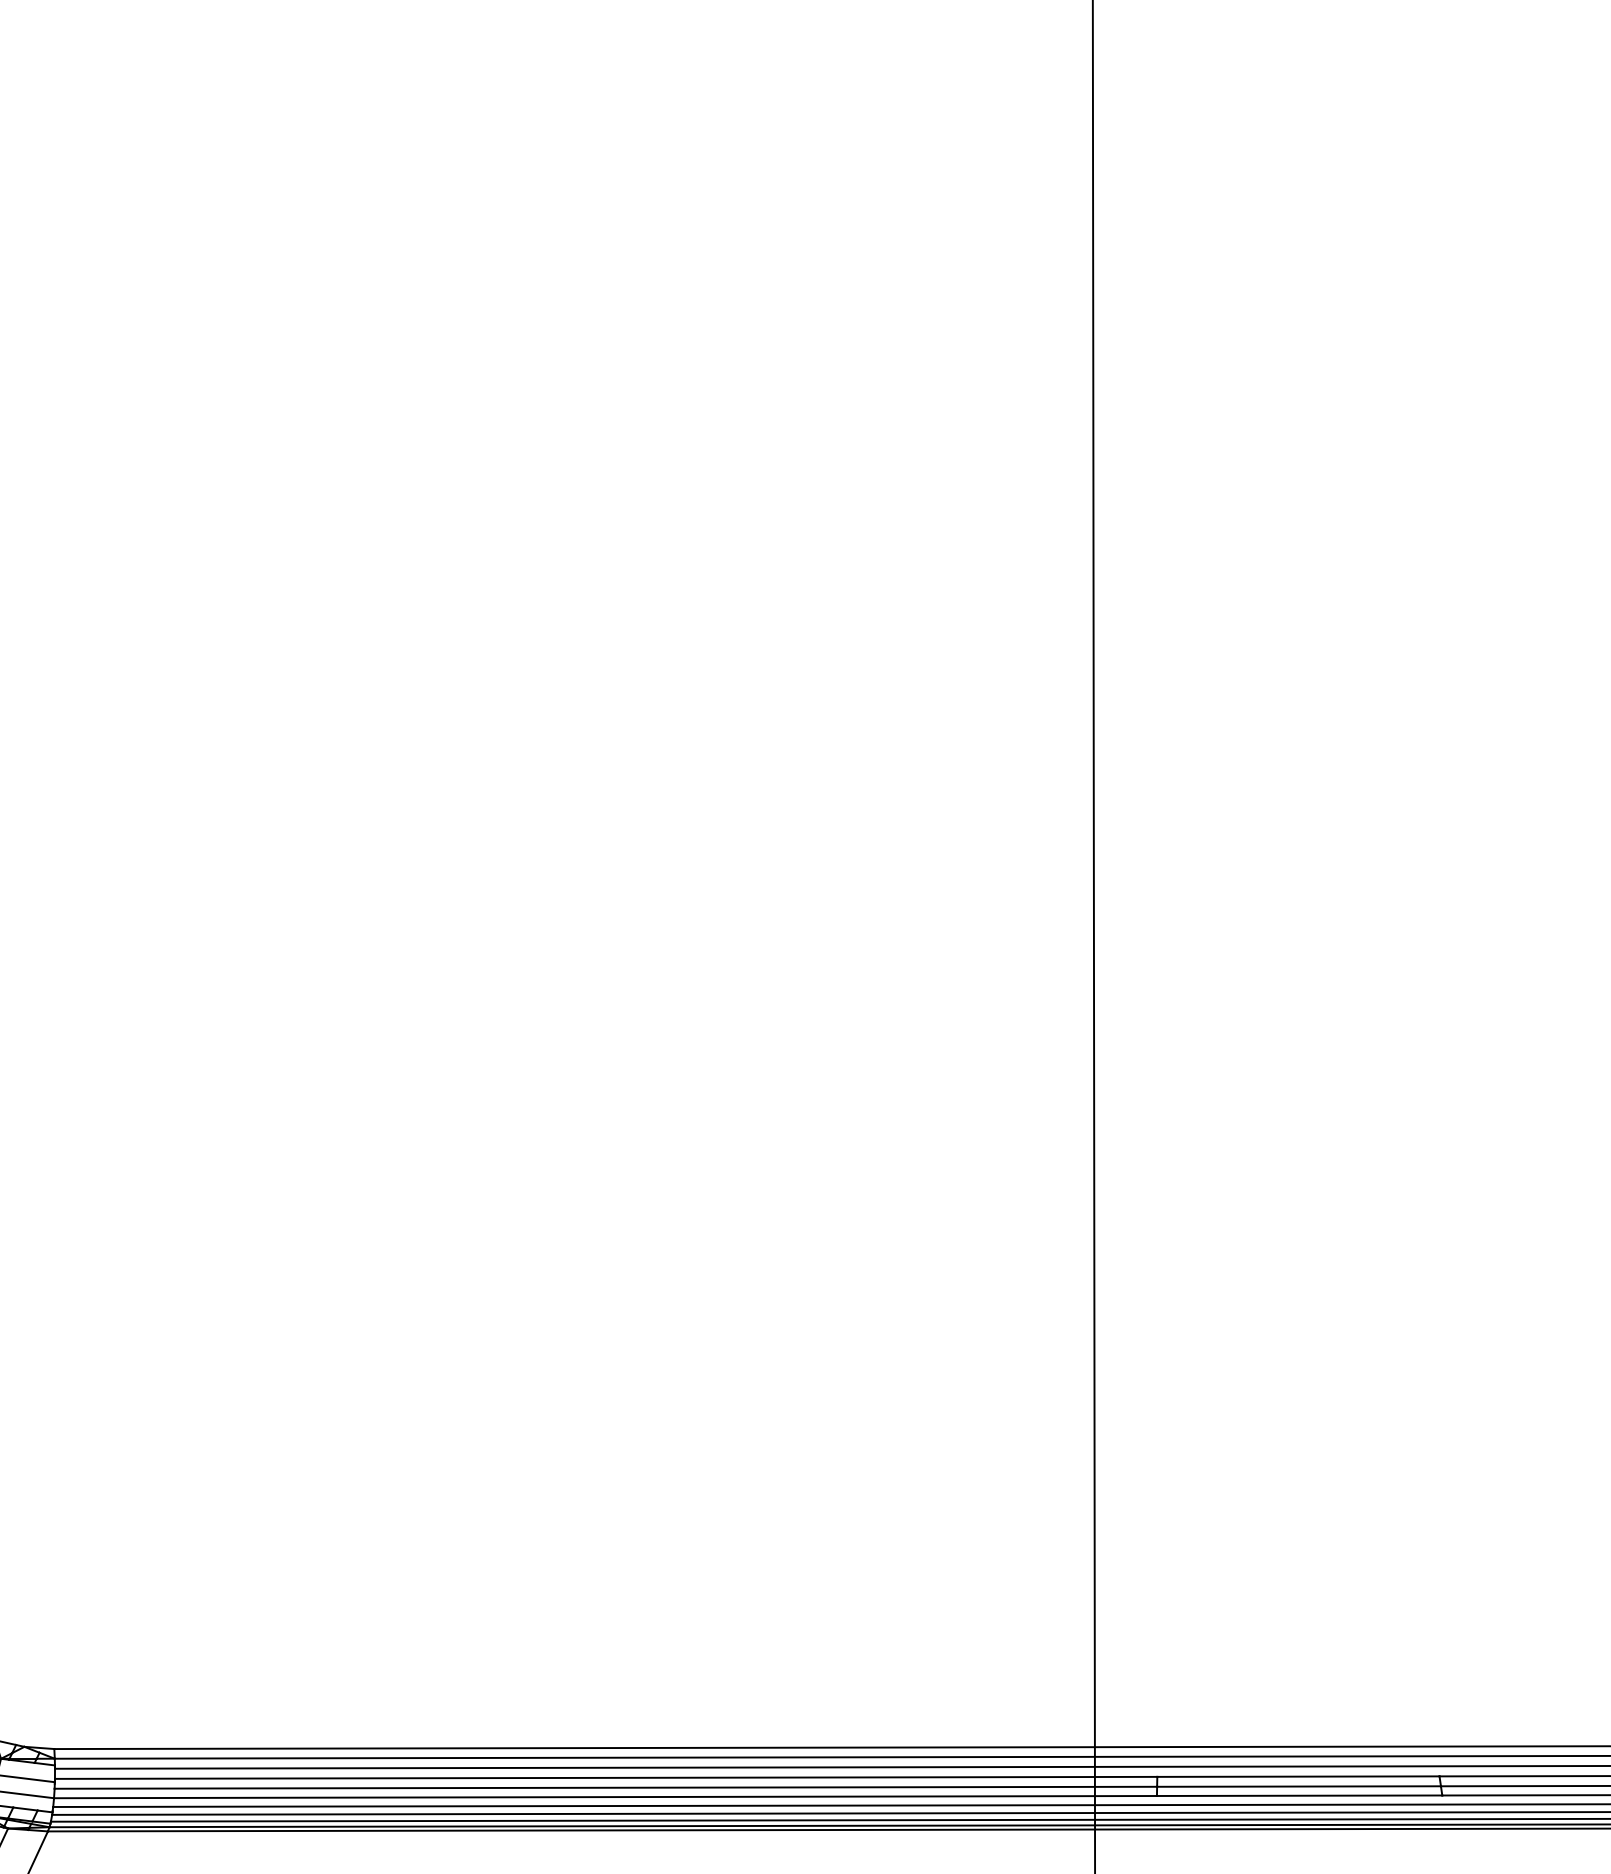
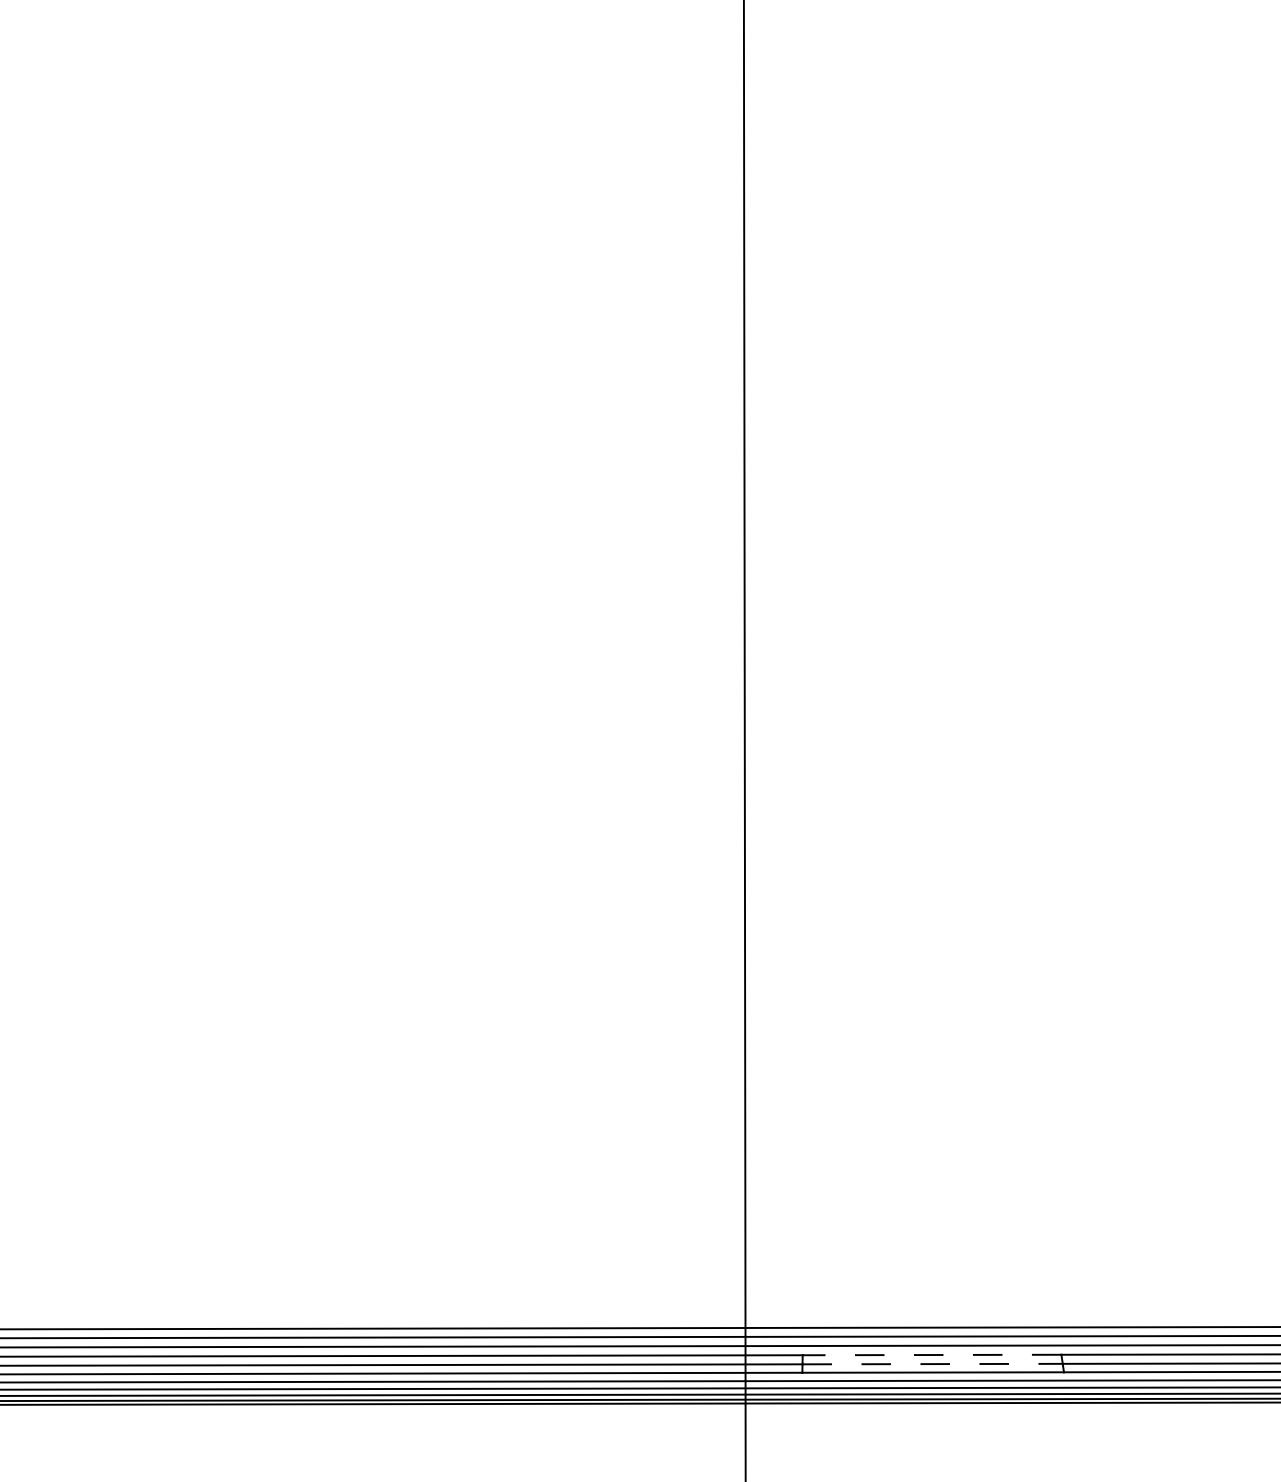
line: (1297, 1776) -> (931, 1354), solid -> dashed
line: (1299, 1786) -> (933, 1364), solid -> dashed

